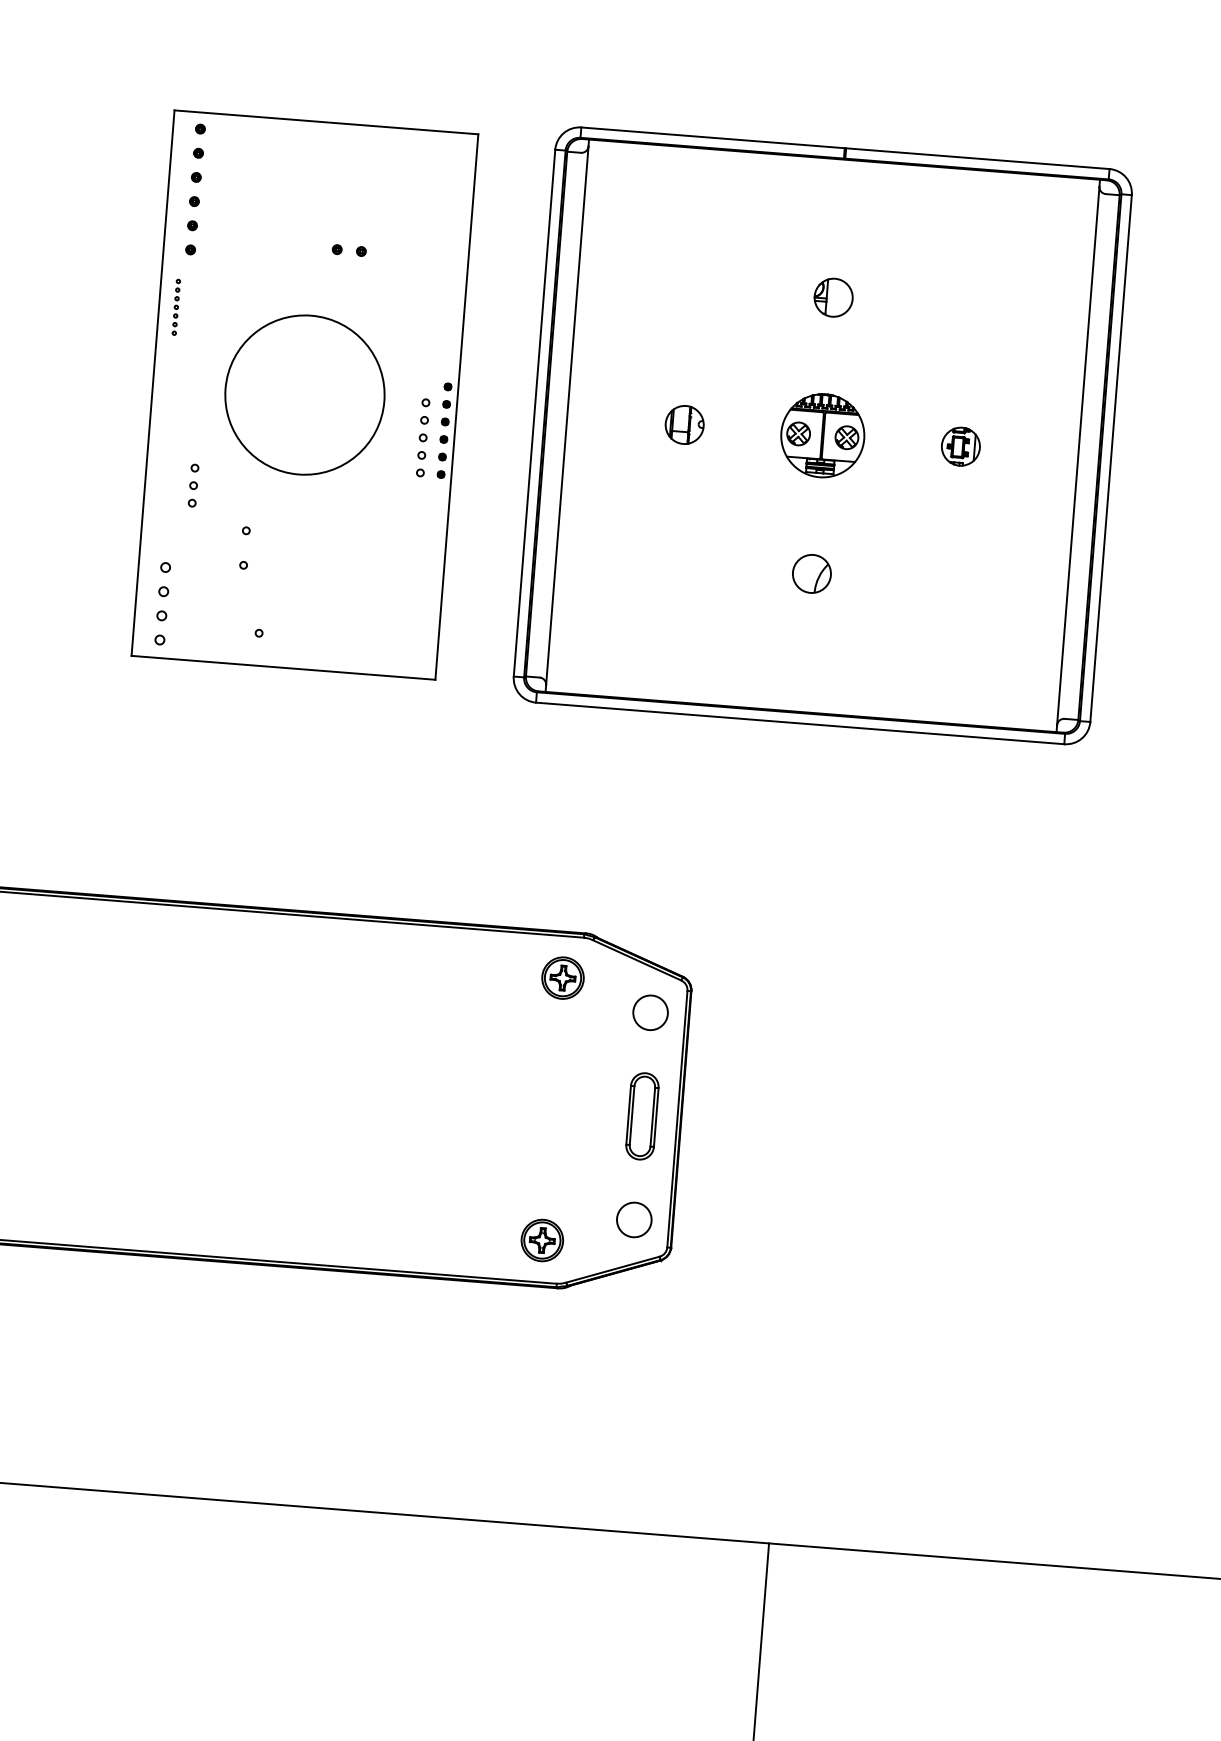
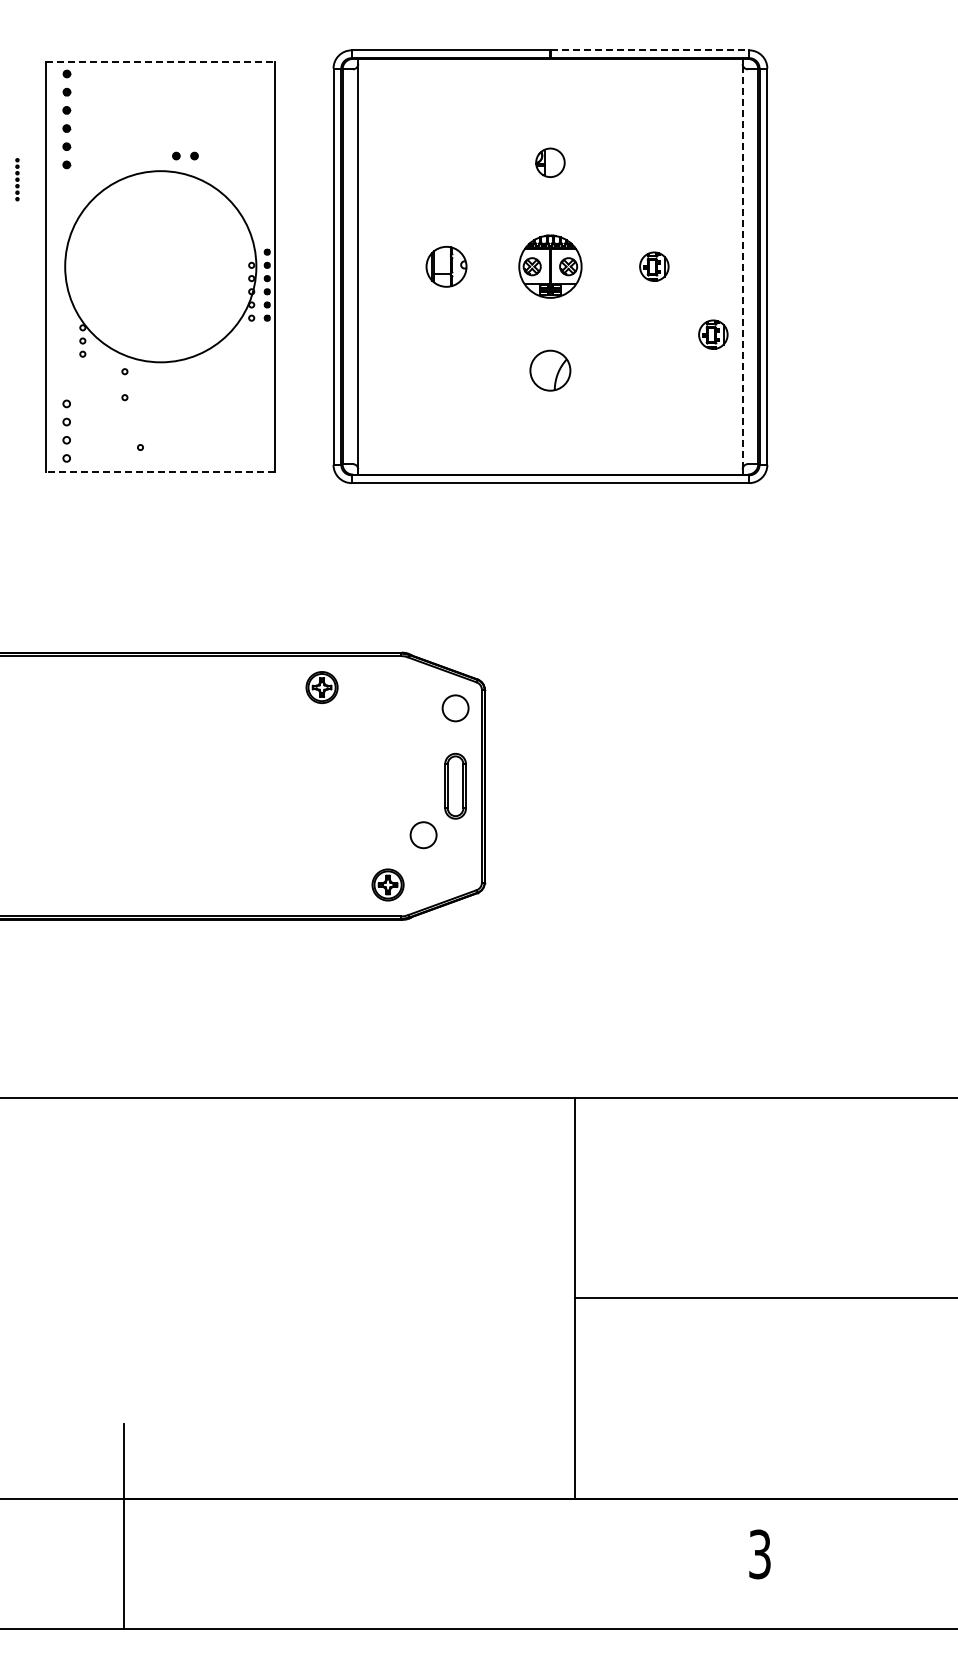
line: (327, 122) -> (161, 61), solid -> dashed
line: (978, 158) -> (650, 50), solid -> dashed
line: (176, 307) -> (17, 179), moved
circle: (304, 394) -> (160, 266), size x1.6
part: (684, 424) -> (446, 266), size x1.4
line: (1078, 455) -> (742, 266), solid -> dashed
part: (1032, 542) -> (713, 334), added
part: (812, 573) -> (550, 370), size x1.4
line: (283, 667) -> (160, 471), solid -> dashed
part: (562, 977) -> (321, 687), moved
circle: (634, 1220) -> (423, 835), moved

